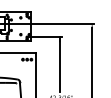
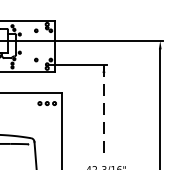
line: (59, 65) -> (103, 113), solid -> dashed

